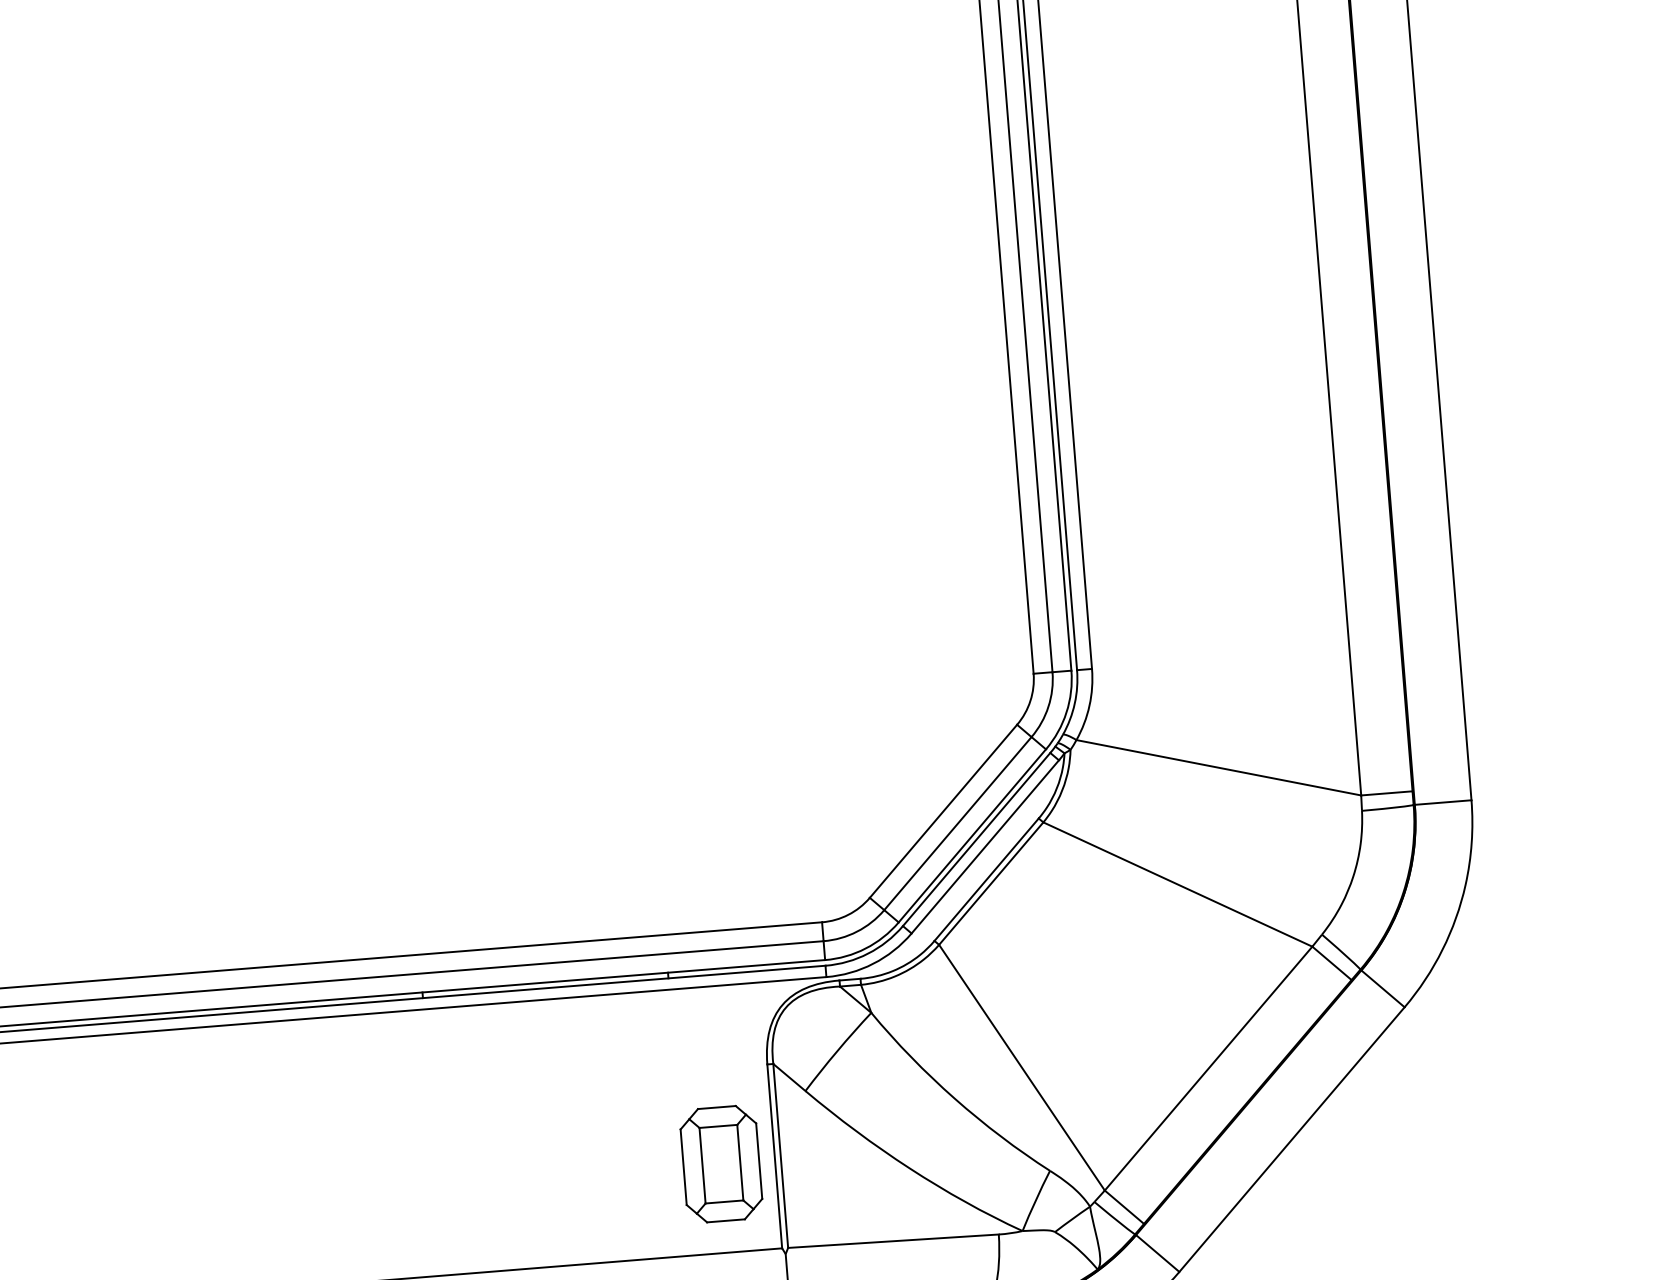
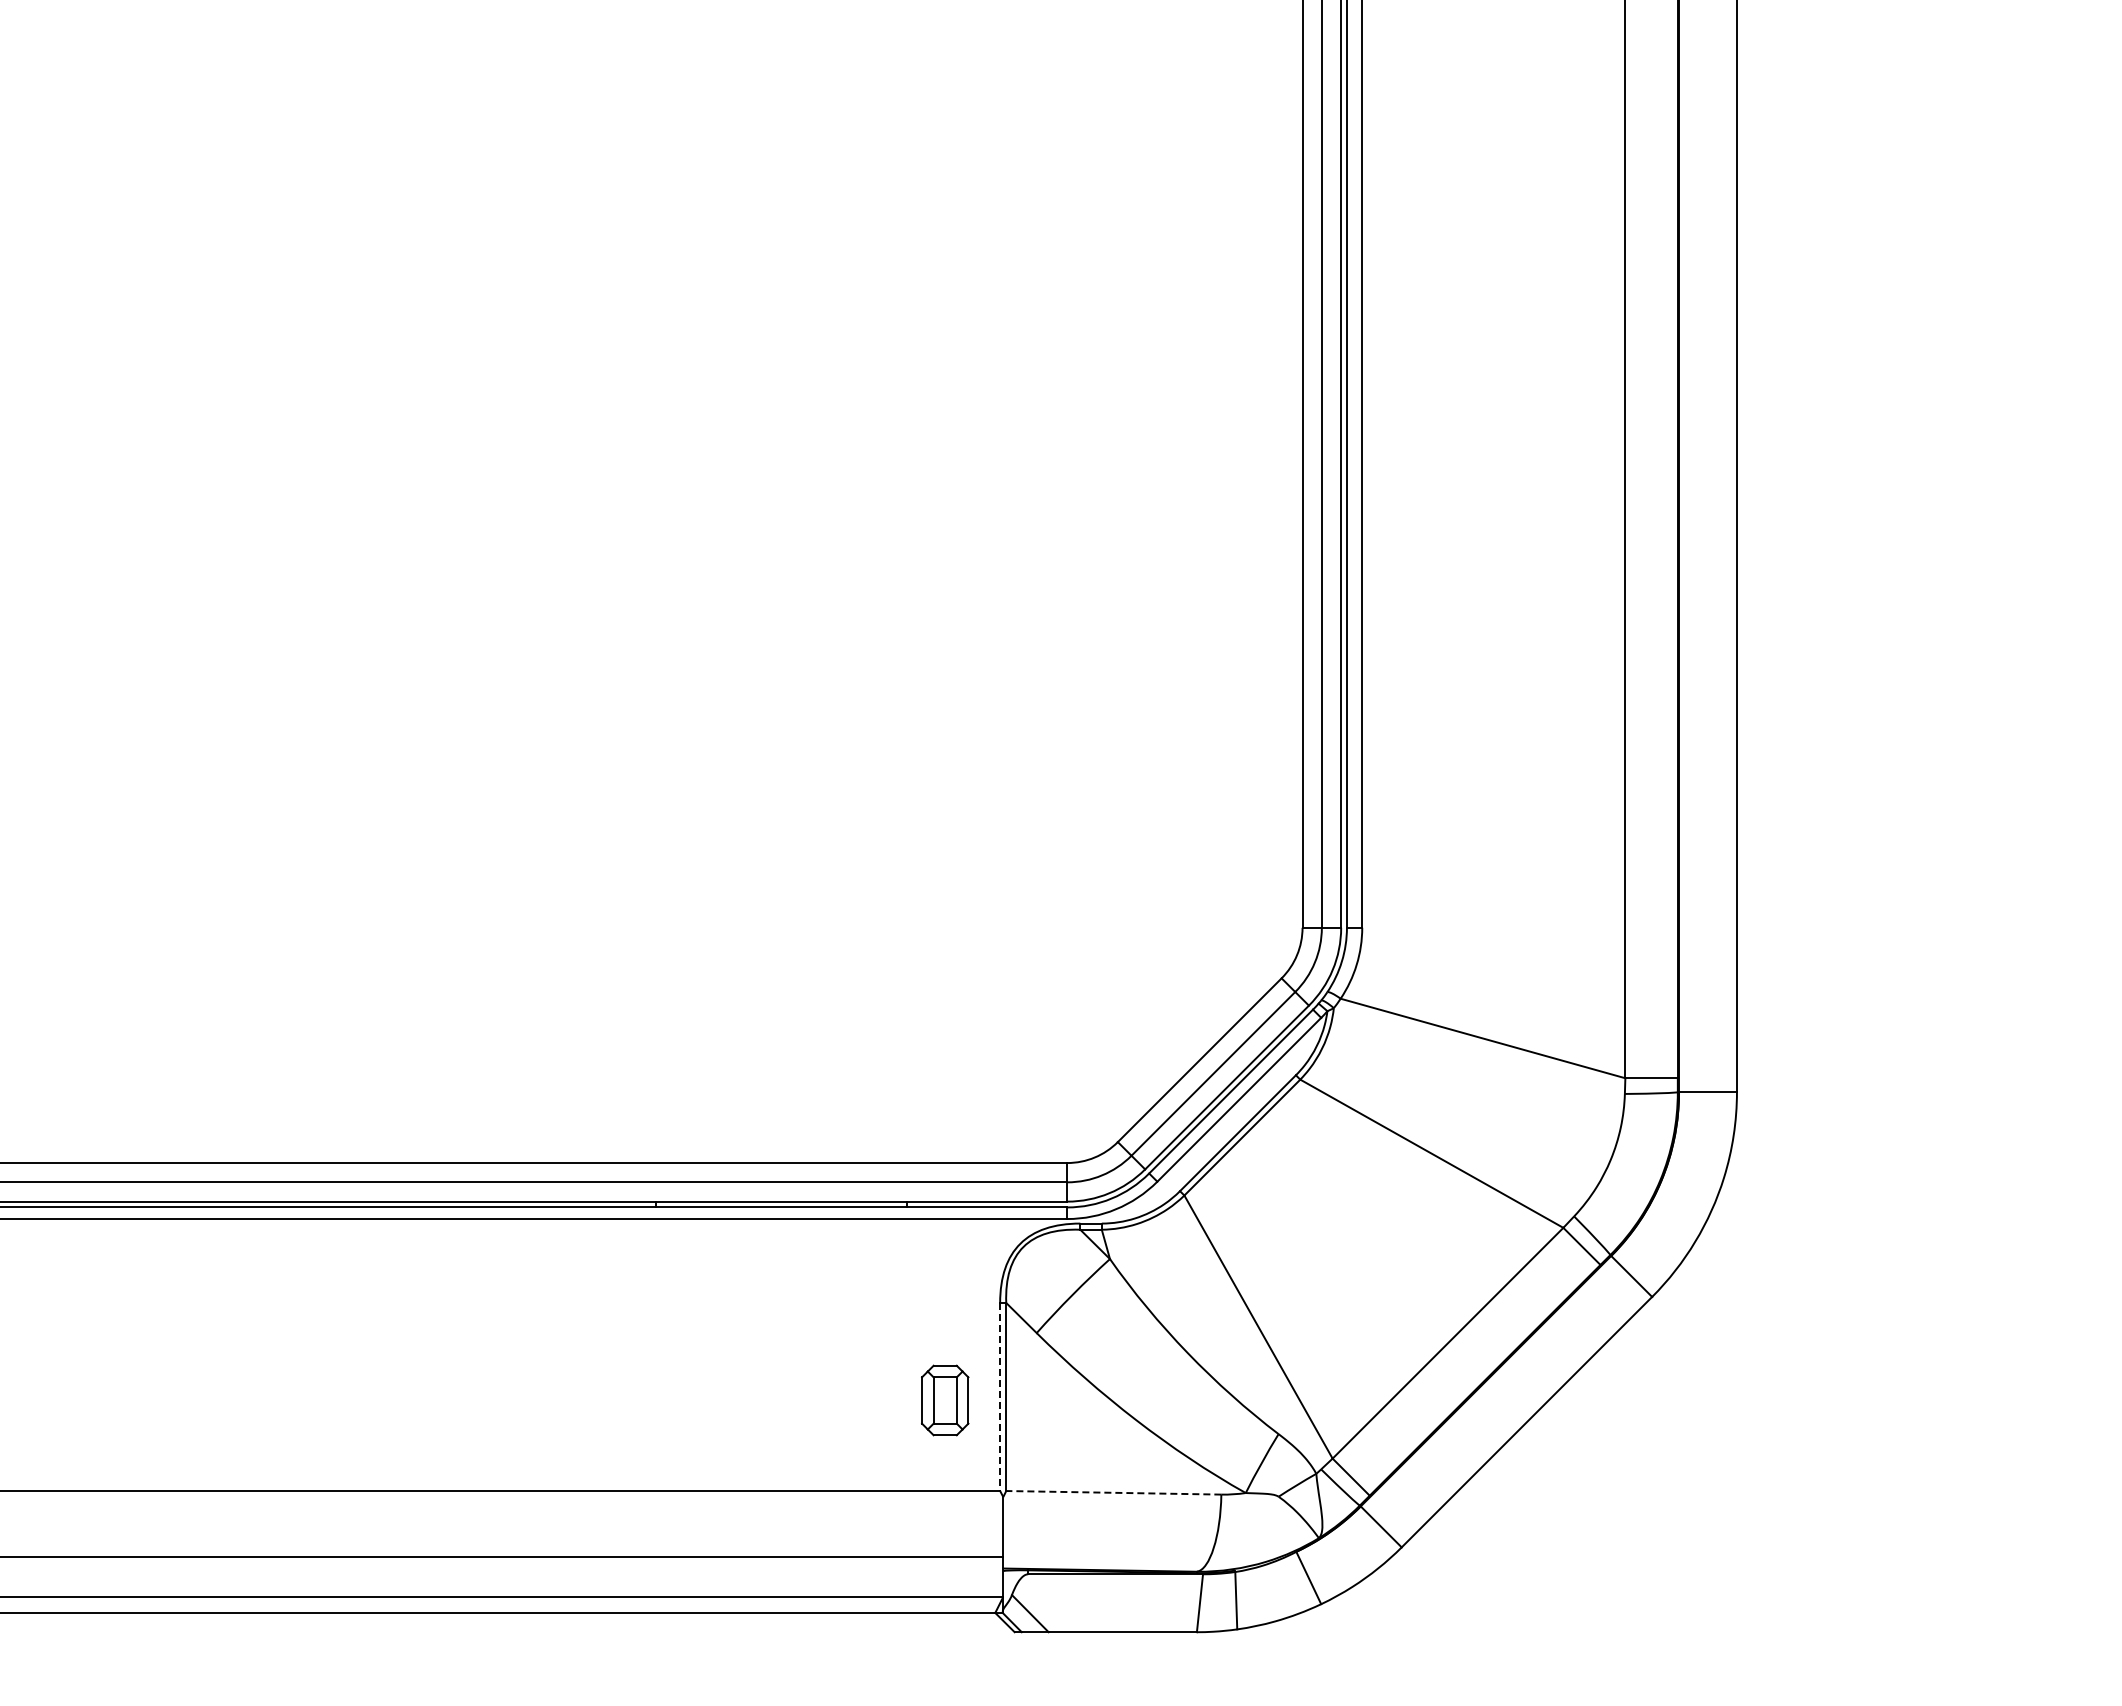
line: (775, 1156) -> (1000, 1397), solid -> dashed
part: (720, 1164) -> (944, 1400), size x0.6
line: (893, 1240) -> (1113, 1492), solid -> dashed

